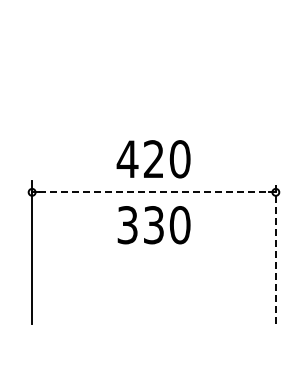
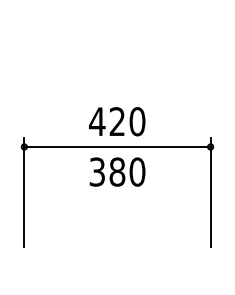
line: (154, 192) -> (117, 147), dashed -> solid
text: (153, 225) -> (117, 172), 330 -> 380
line: (275, 251) -> (210, 192), dashed -> solid

